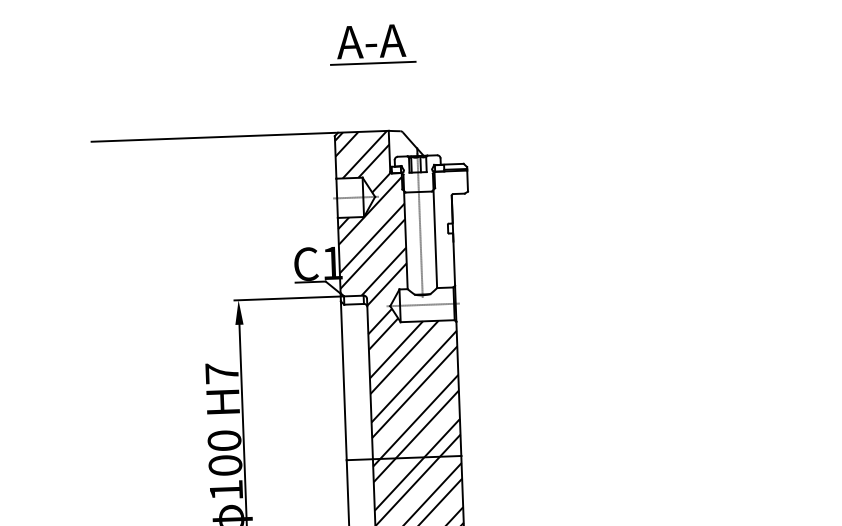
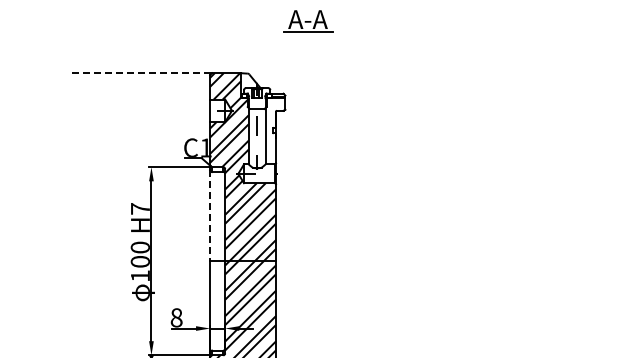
part: (372, 44) -> (308, 21), moved
line: (213, 137) -> (140, 73), solid -> dashed
line: (344, 380) -> (210, 215), solid -> dashed

